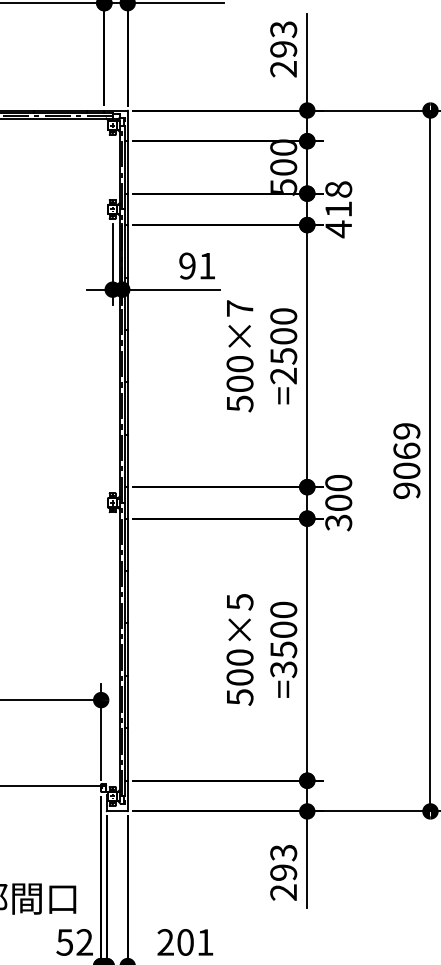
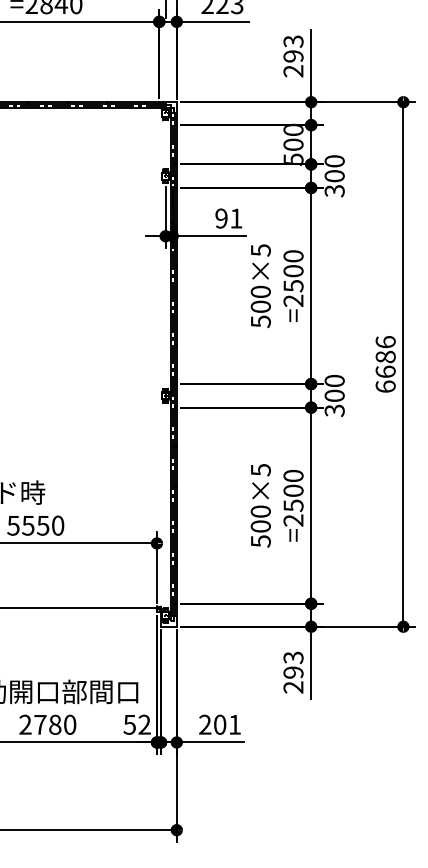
text: (338, 209) -> (334, 176), 418 -> 300
text: (239, 308) -> (260, 250), 500×7 -> 500×5
text: (406, 461) -> (385, 364), 9069 -> 6686
text: (283, 669) -> (293, 520), =3500 -> =2500

